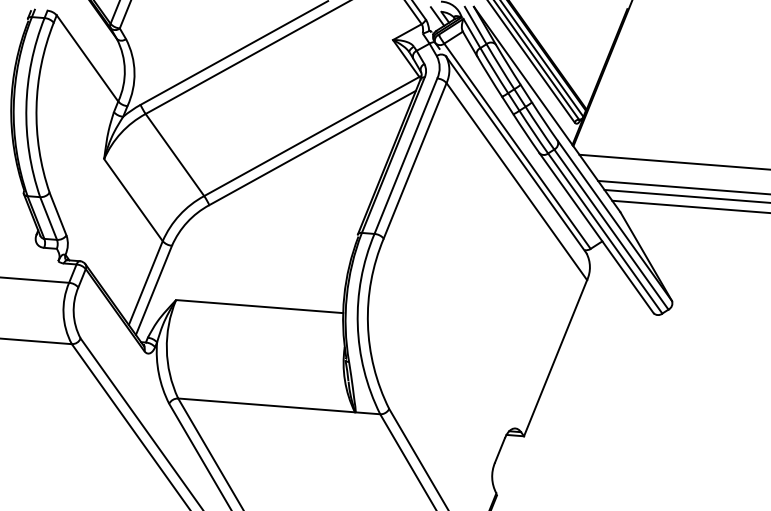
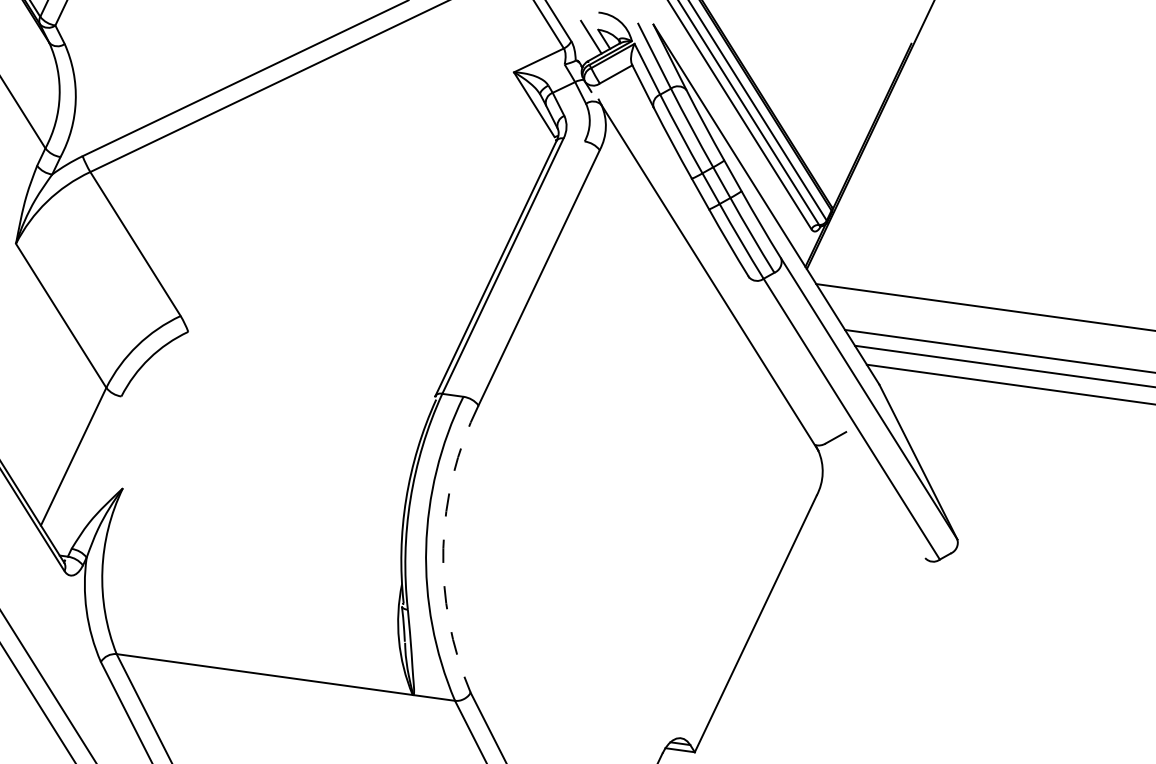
line: (311, 136) -> (367, 226), removed
line: (517, 145) -> (712, 262), removed
line: (312, 147) -> (367, 245), removed
line: (405, 155) -> (523, 267), removed
line: (516, 181) -> (707, 322), removed
line: (611, 229) -> (862, 413), removed
line: (596, 233) -> (837, 418), removed
line: (153, 289) -> (85, 468), removed
line: (259, 306) -> (262, 507), removed
arc: (367, 324) -> (442, 548), solid -> dashed

